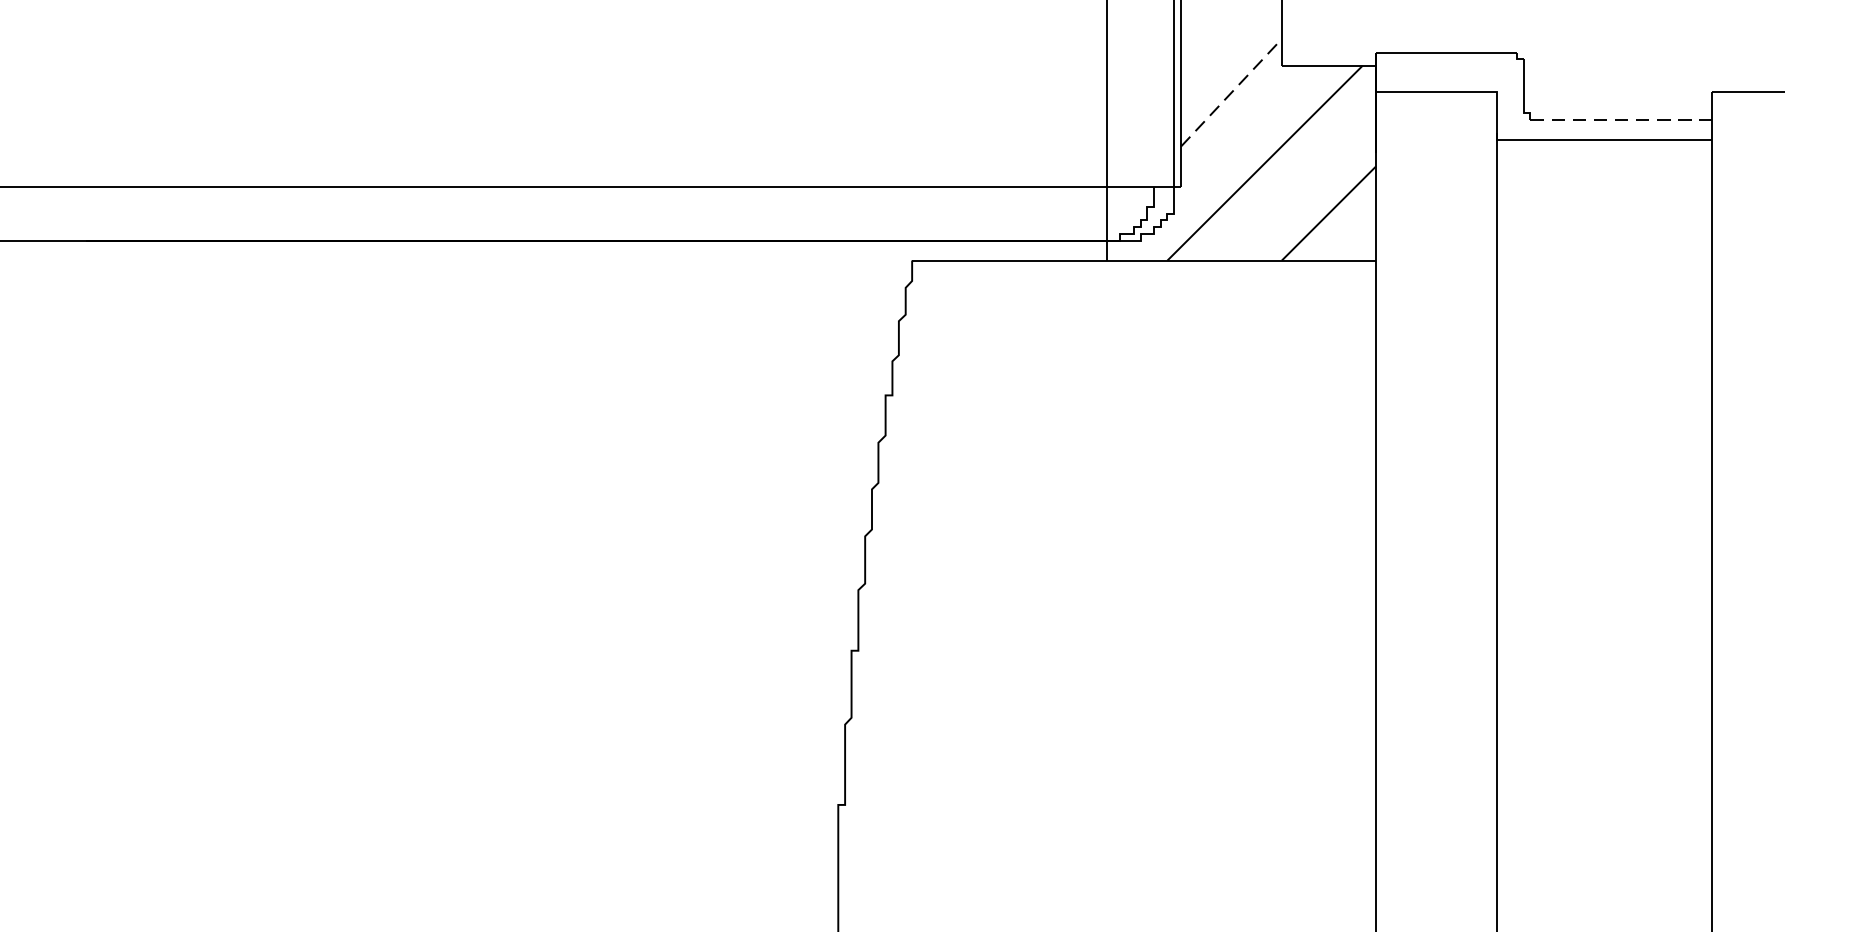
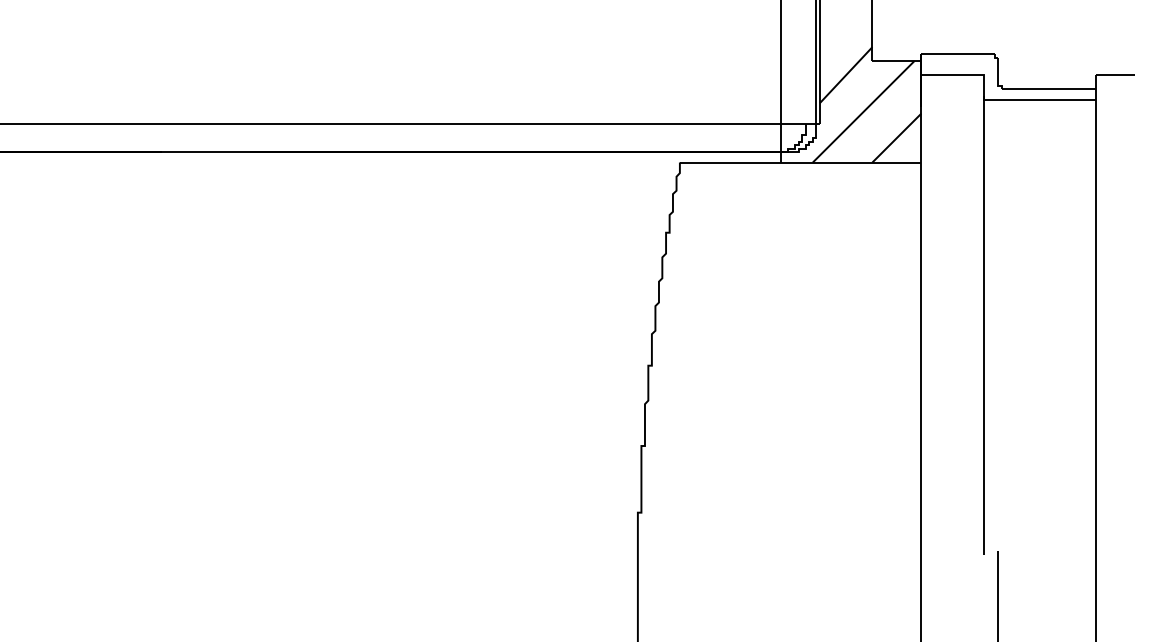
line: (1232, 91) -> (846, 74), dashed -> solid
line: (1621, 120) -> (1049, 89), dashed -> solid

